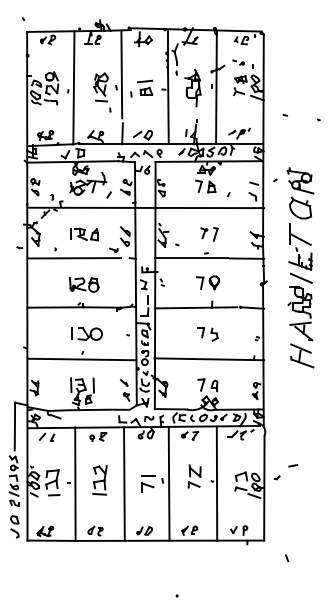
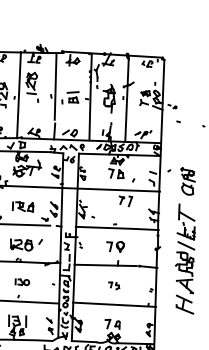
part: (238, 62) -> (172, 106), moved
part: (102, 92) -> (32, 87), moved
part: (300, 193) -> (187, 181), size x0.7
line: (108, 194) -> (40, 241), moved
part: (209, 234) -> (125, 201), moved
part: (86, 333) -> (22, 281), size x0.6
part: (207, 334) -> (113, 285), size x0.7

